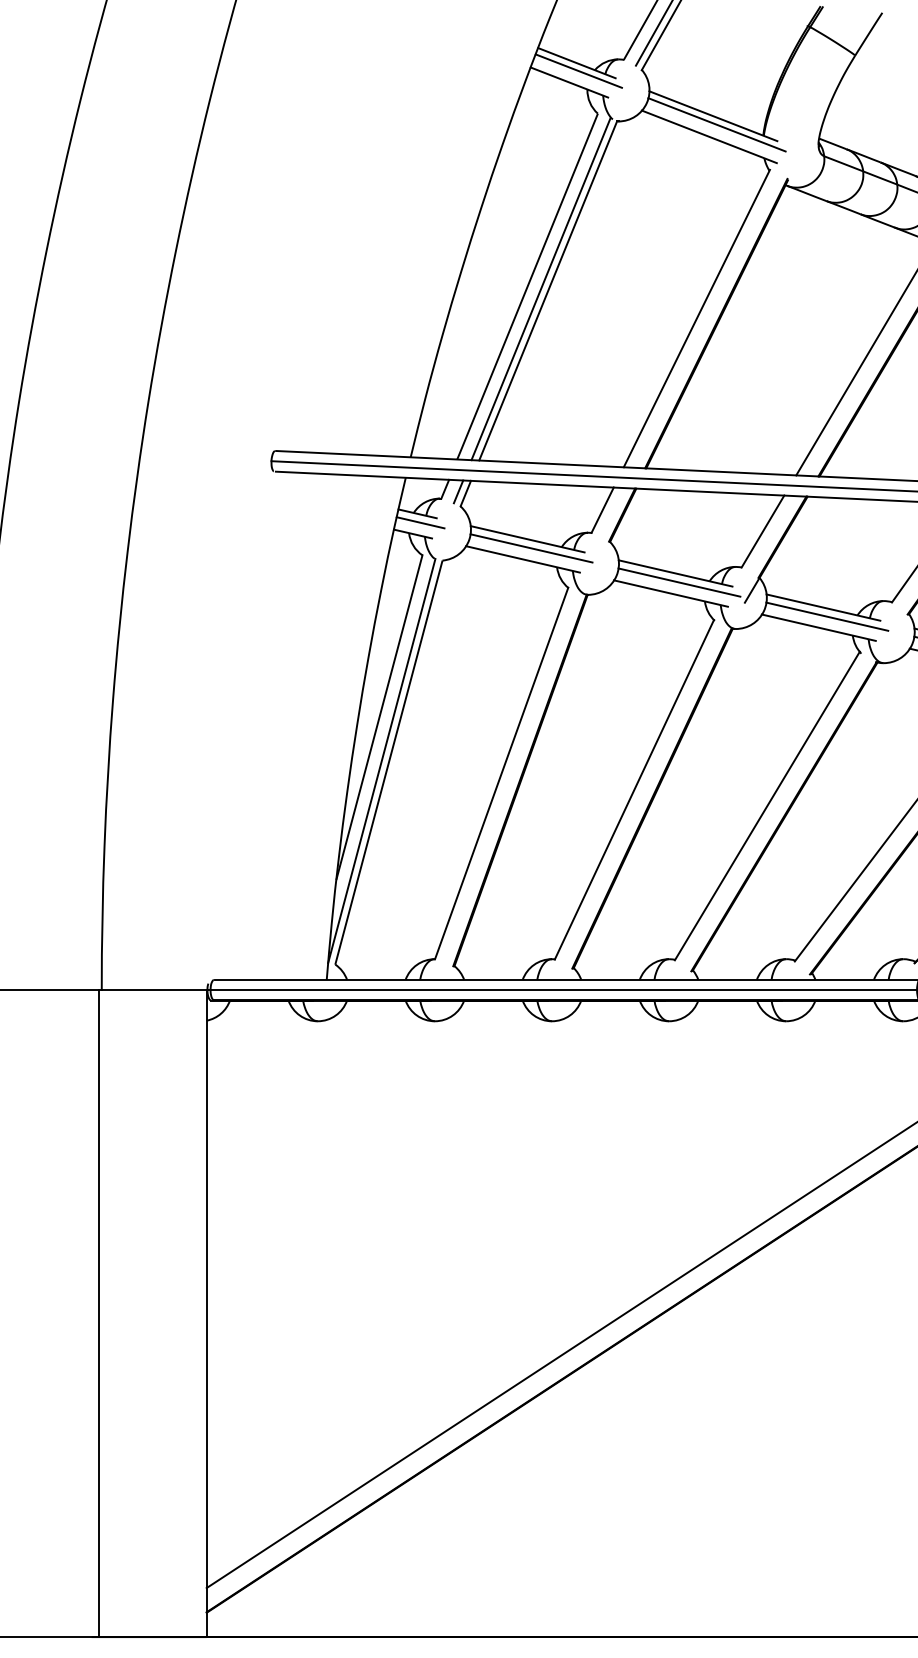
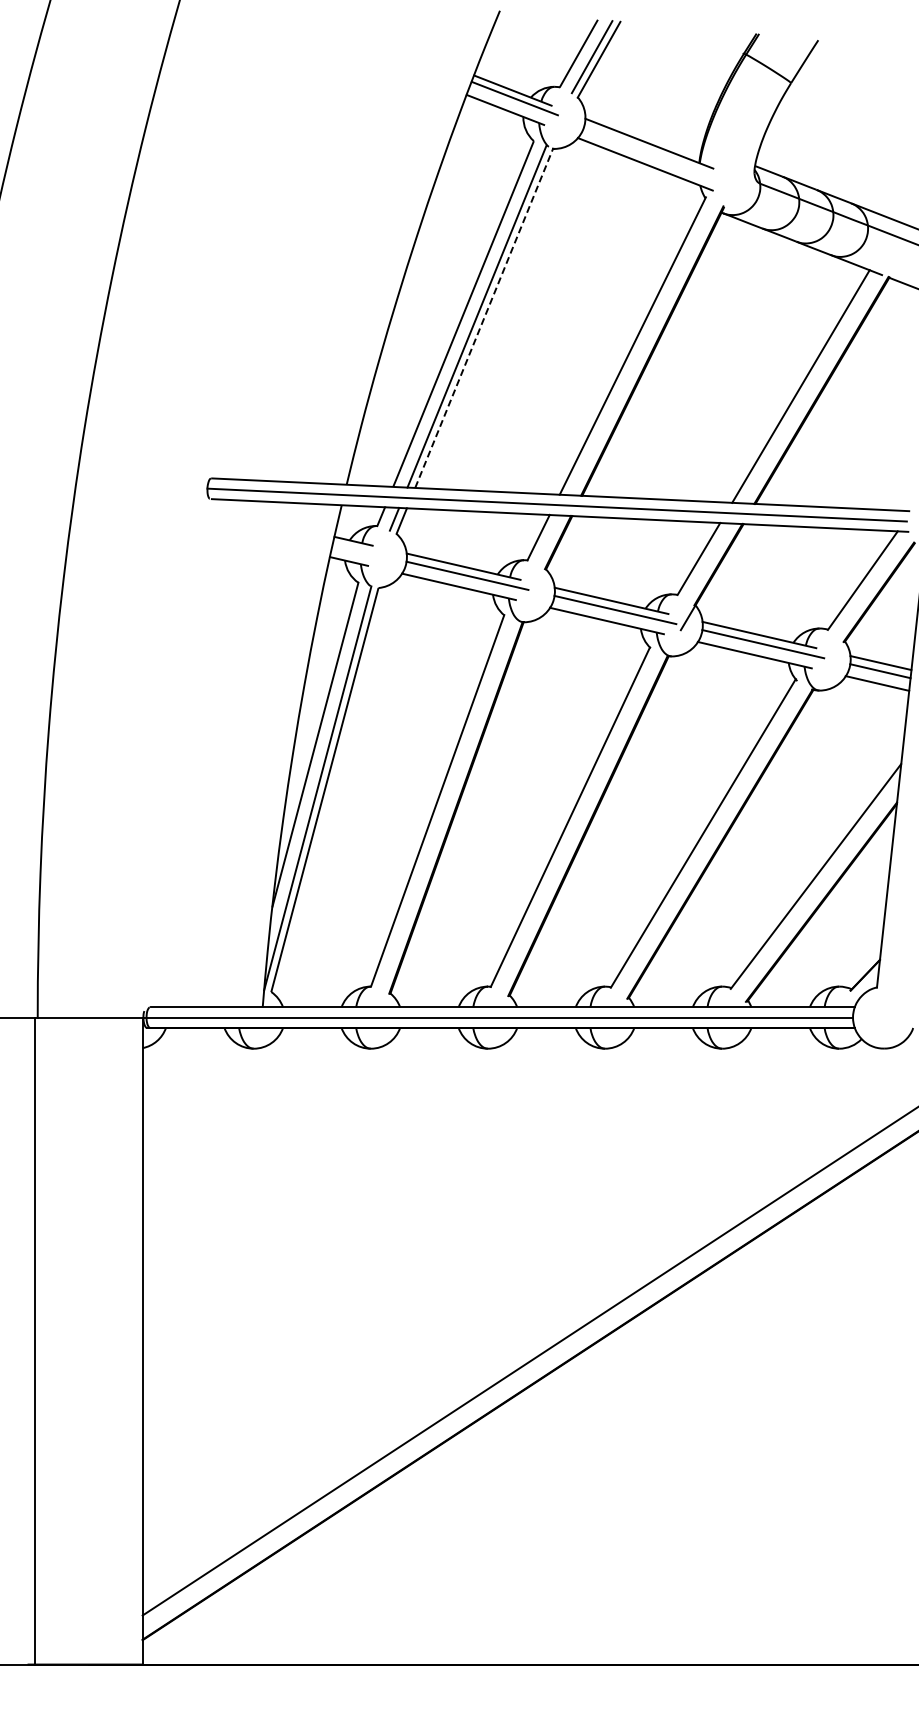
line: (716, 124) -> (652, 151), removed
line: (548, 291) -> (484, 318), solid -> dashed
line: (420, 522) -> (356, 549), removed

